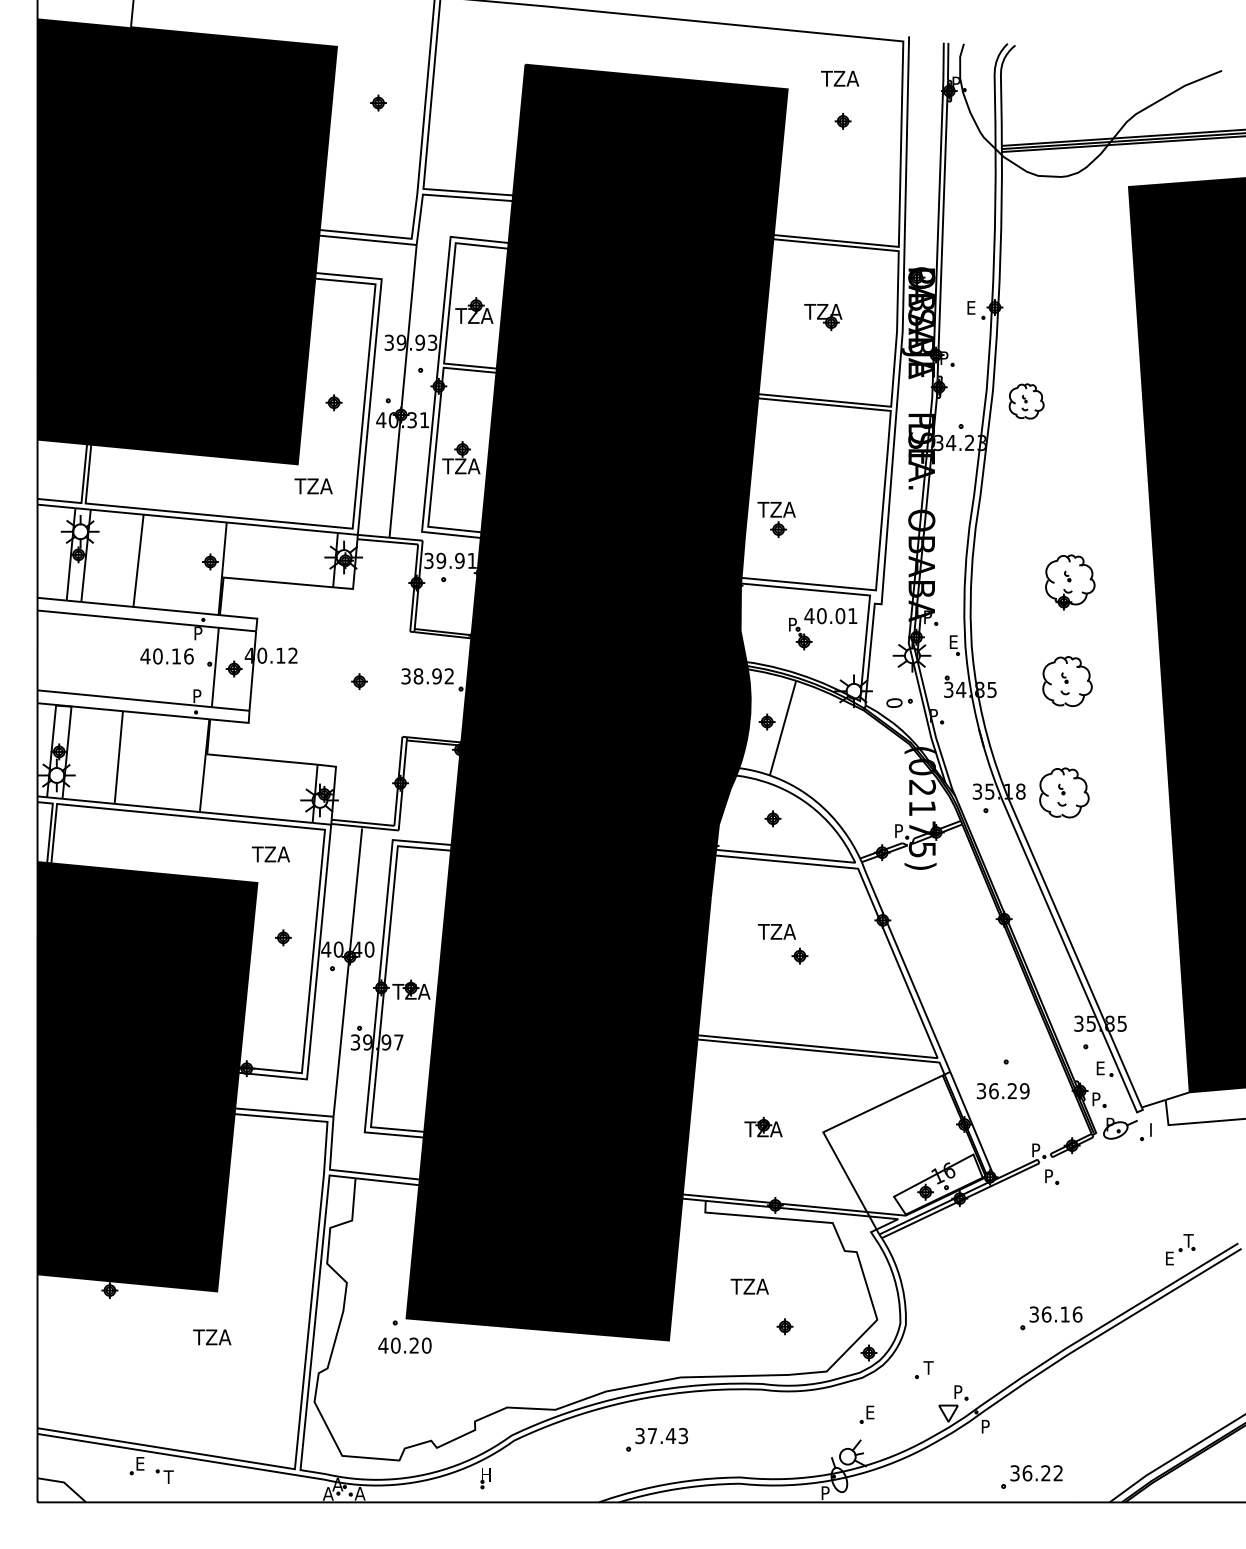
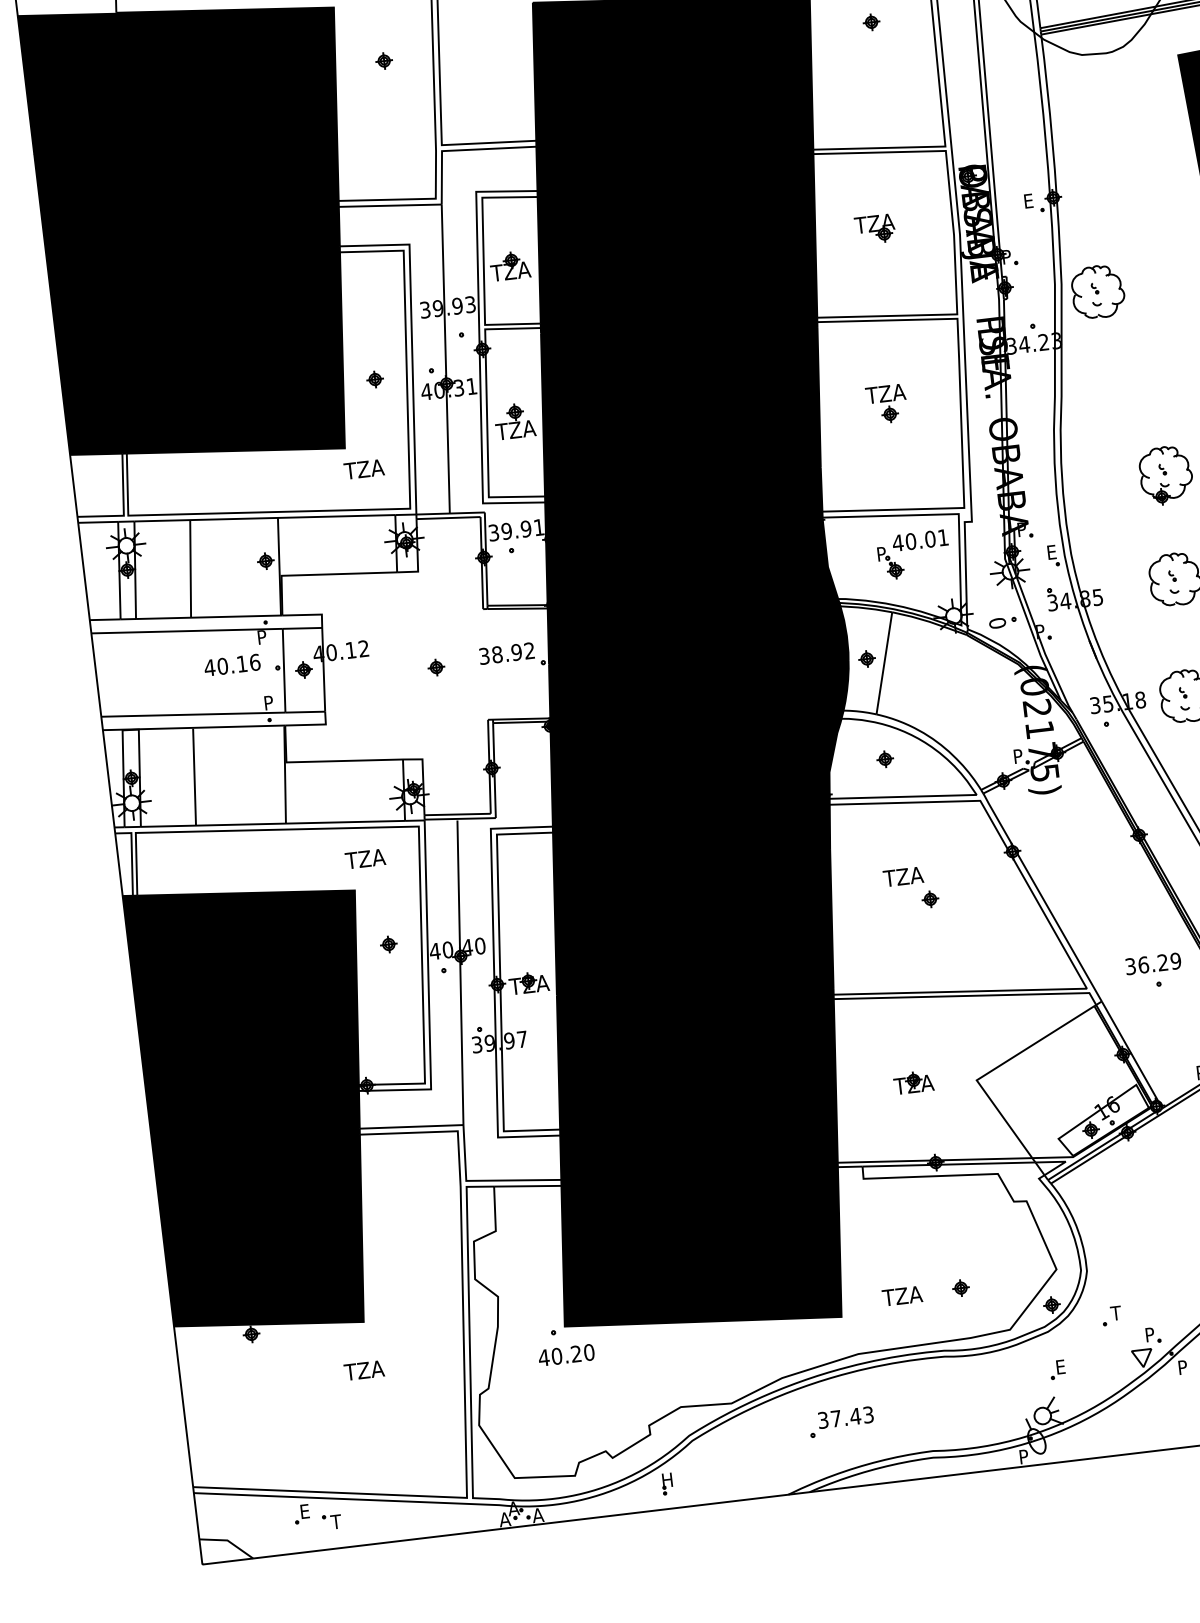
part: (1026, 401) -> (1097, 292), size x1.43
part: (776, 519) -> (886, 404), moved
text: (1002, 1091) -> (1152, 964), moved
text: (749, 1286) -> (902, 1295), moved

